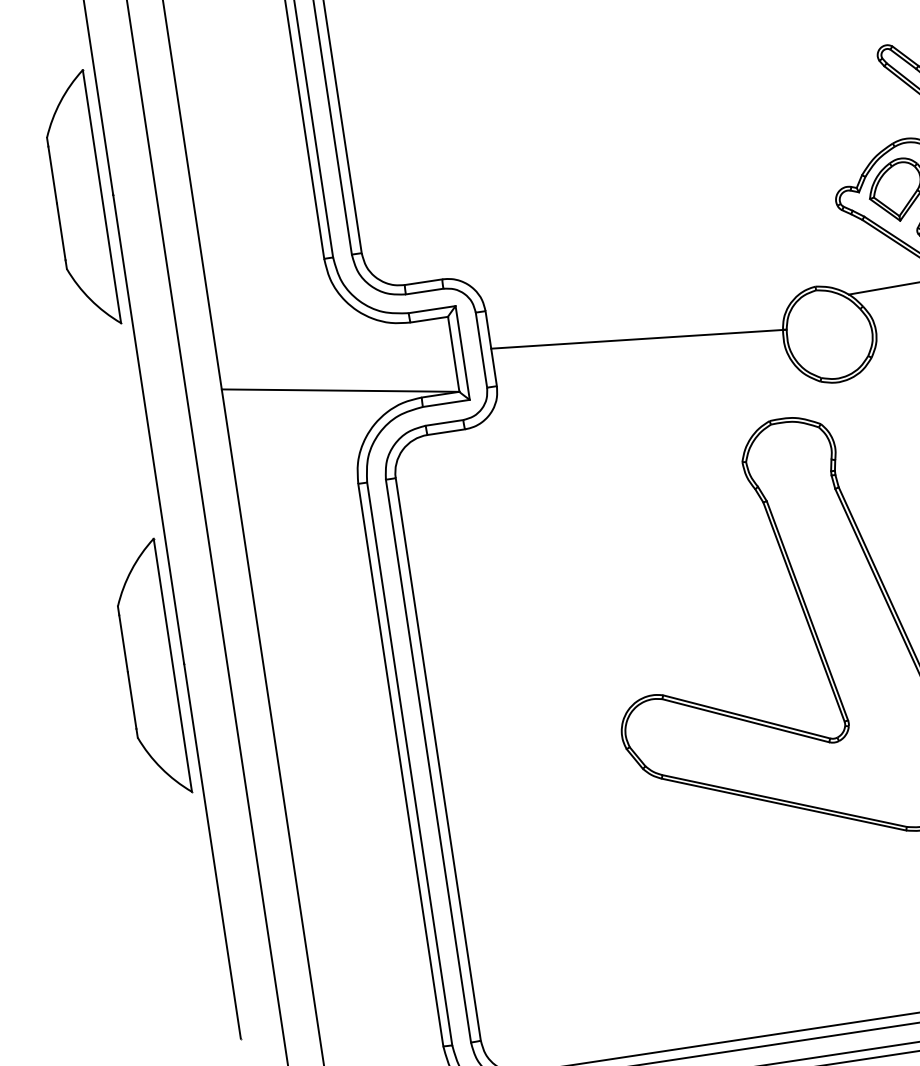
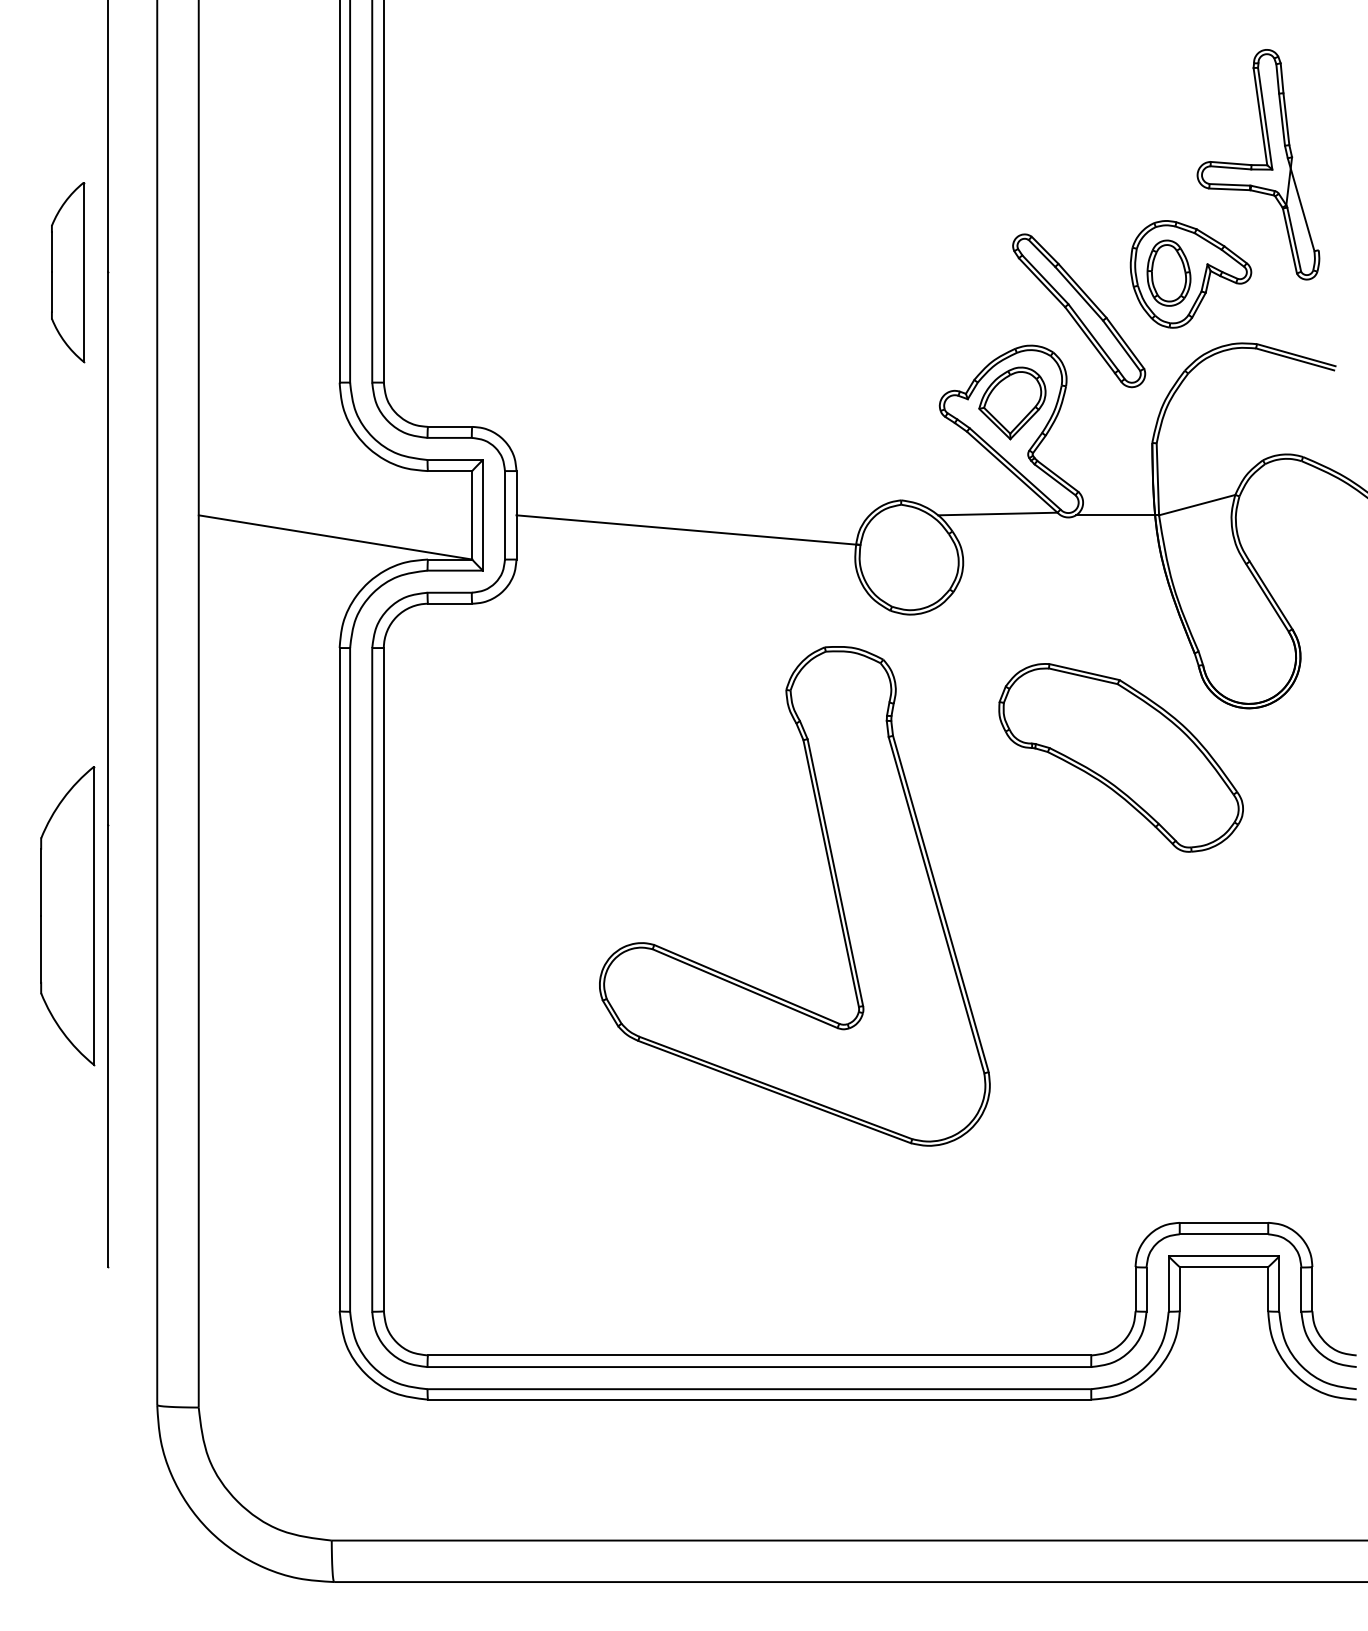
part: (79, 200) -> (67, 272), size x0.6
part: (150, 669) -> (67, 916), moved

